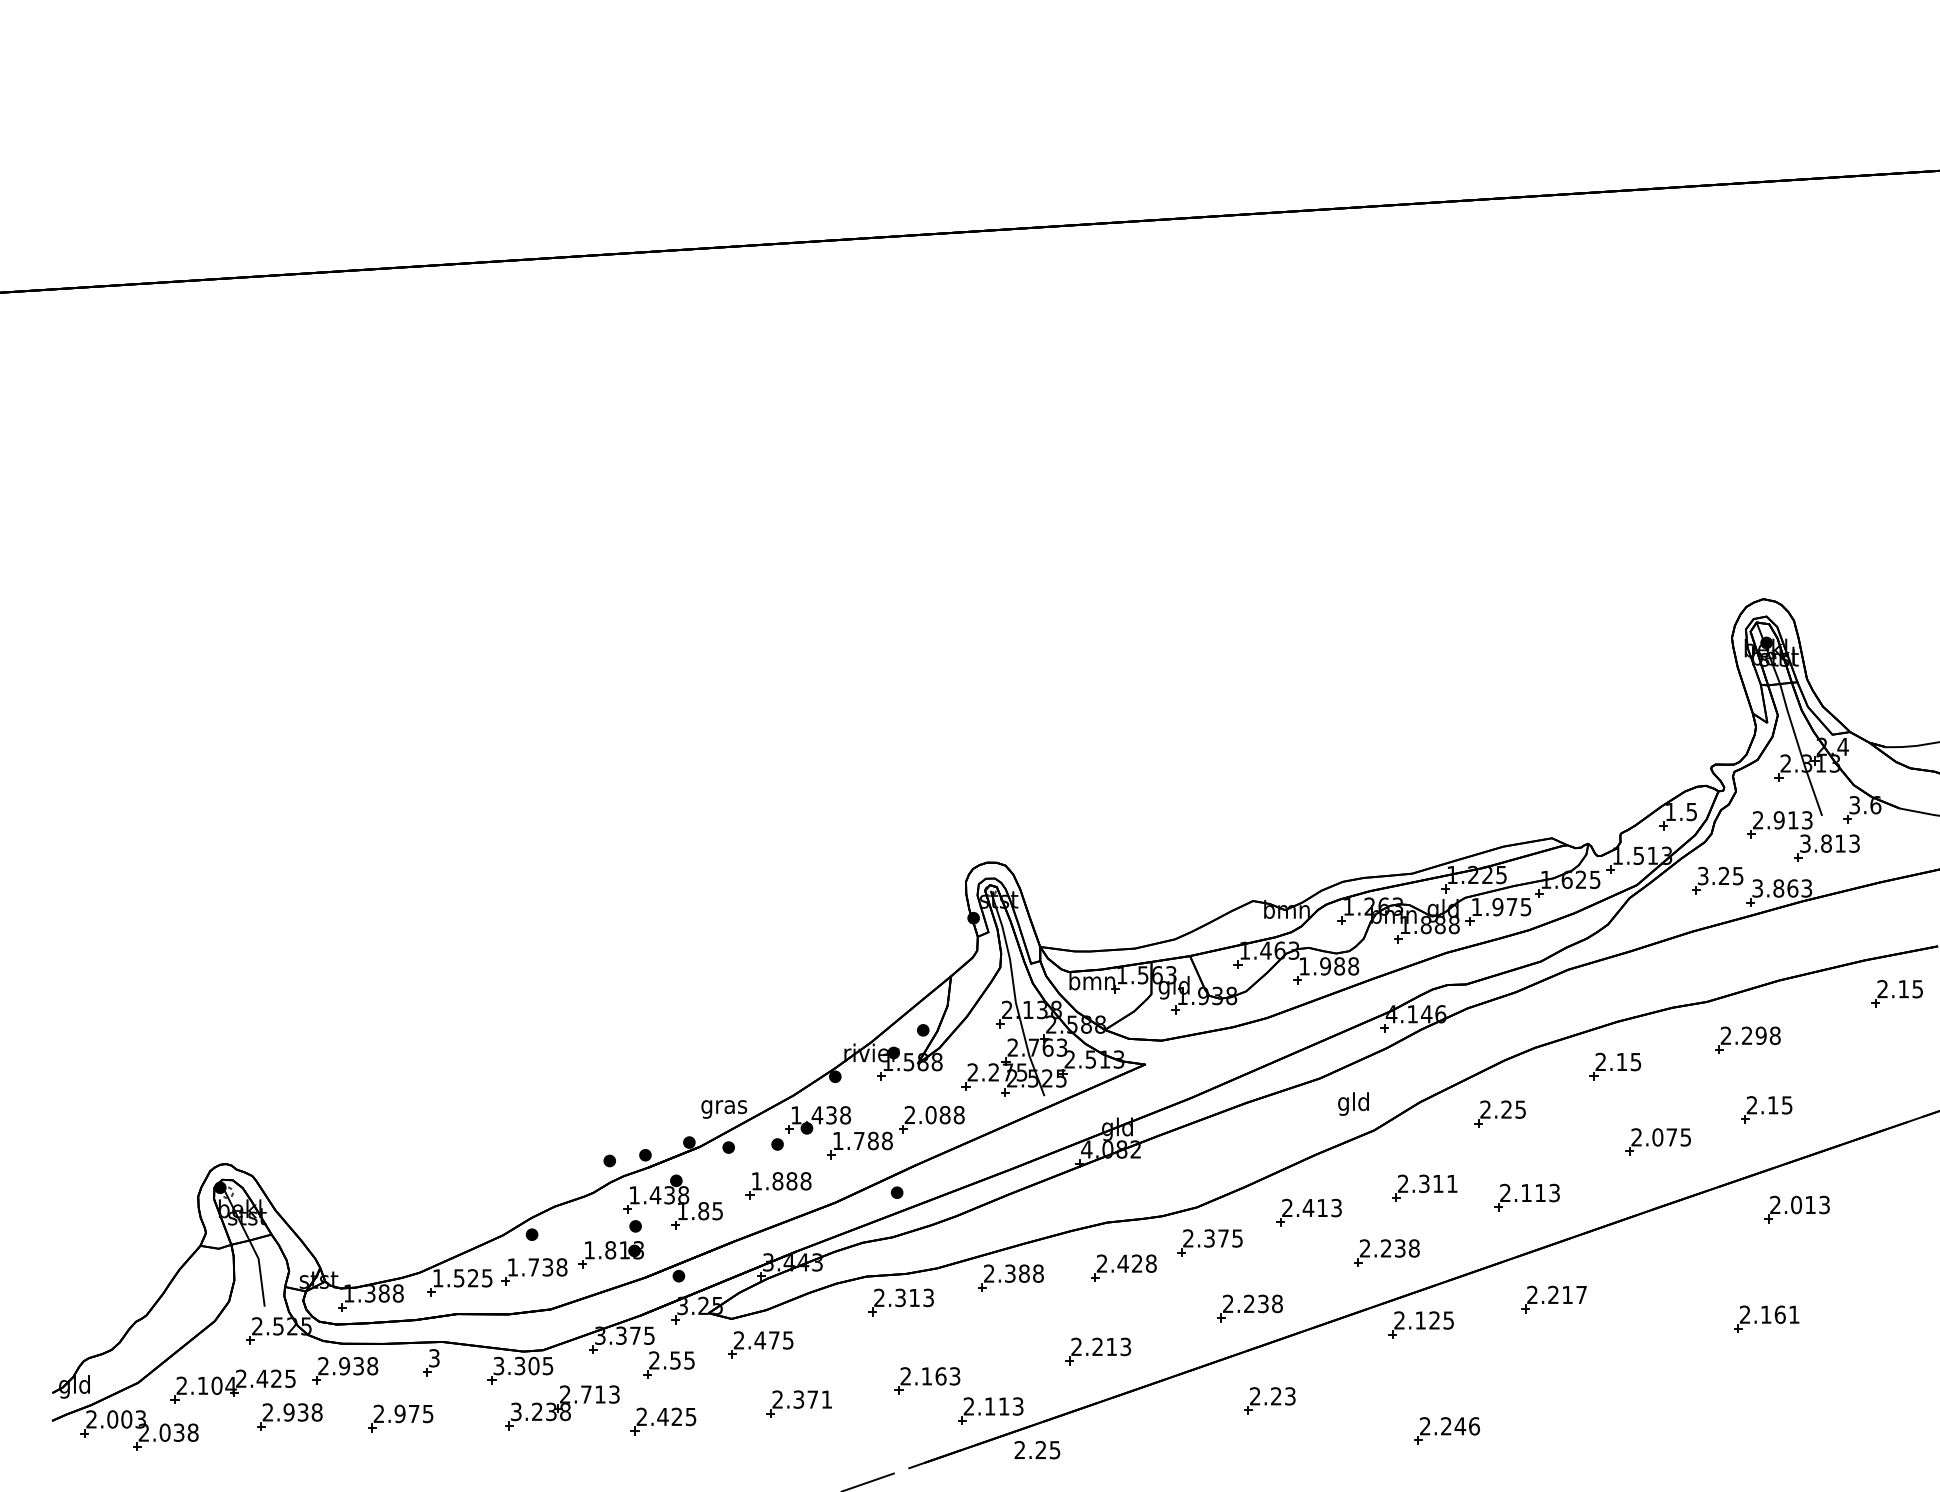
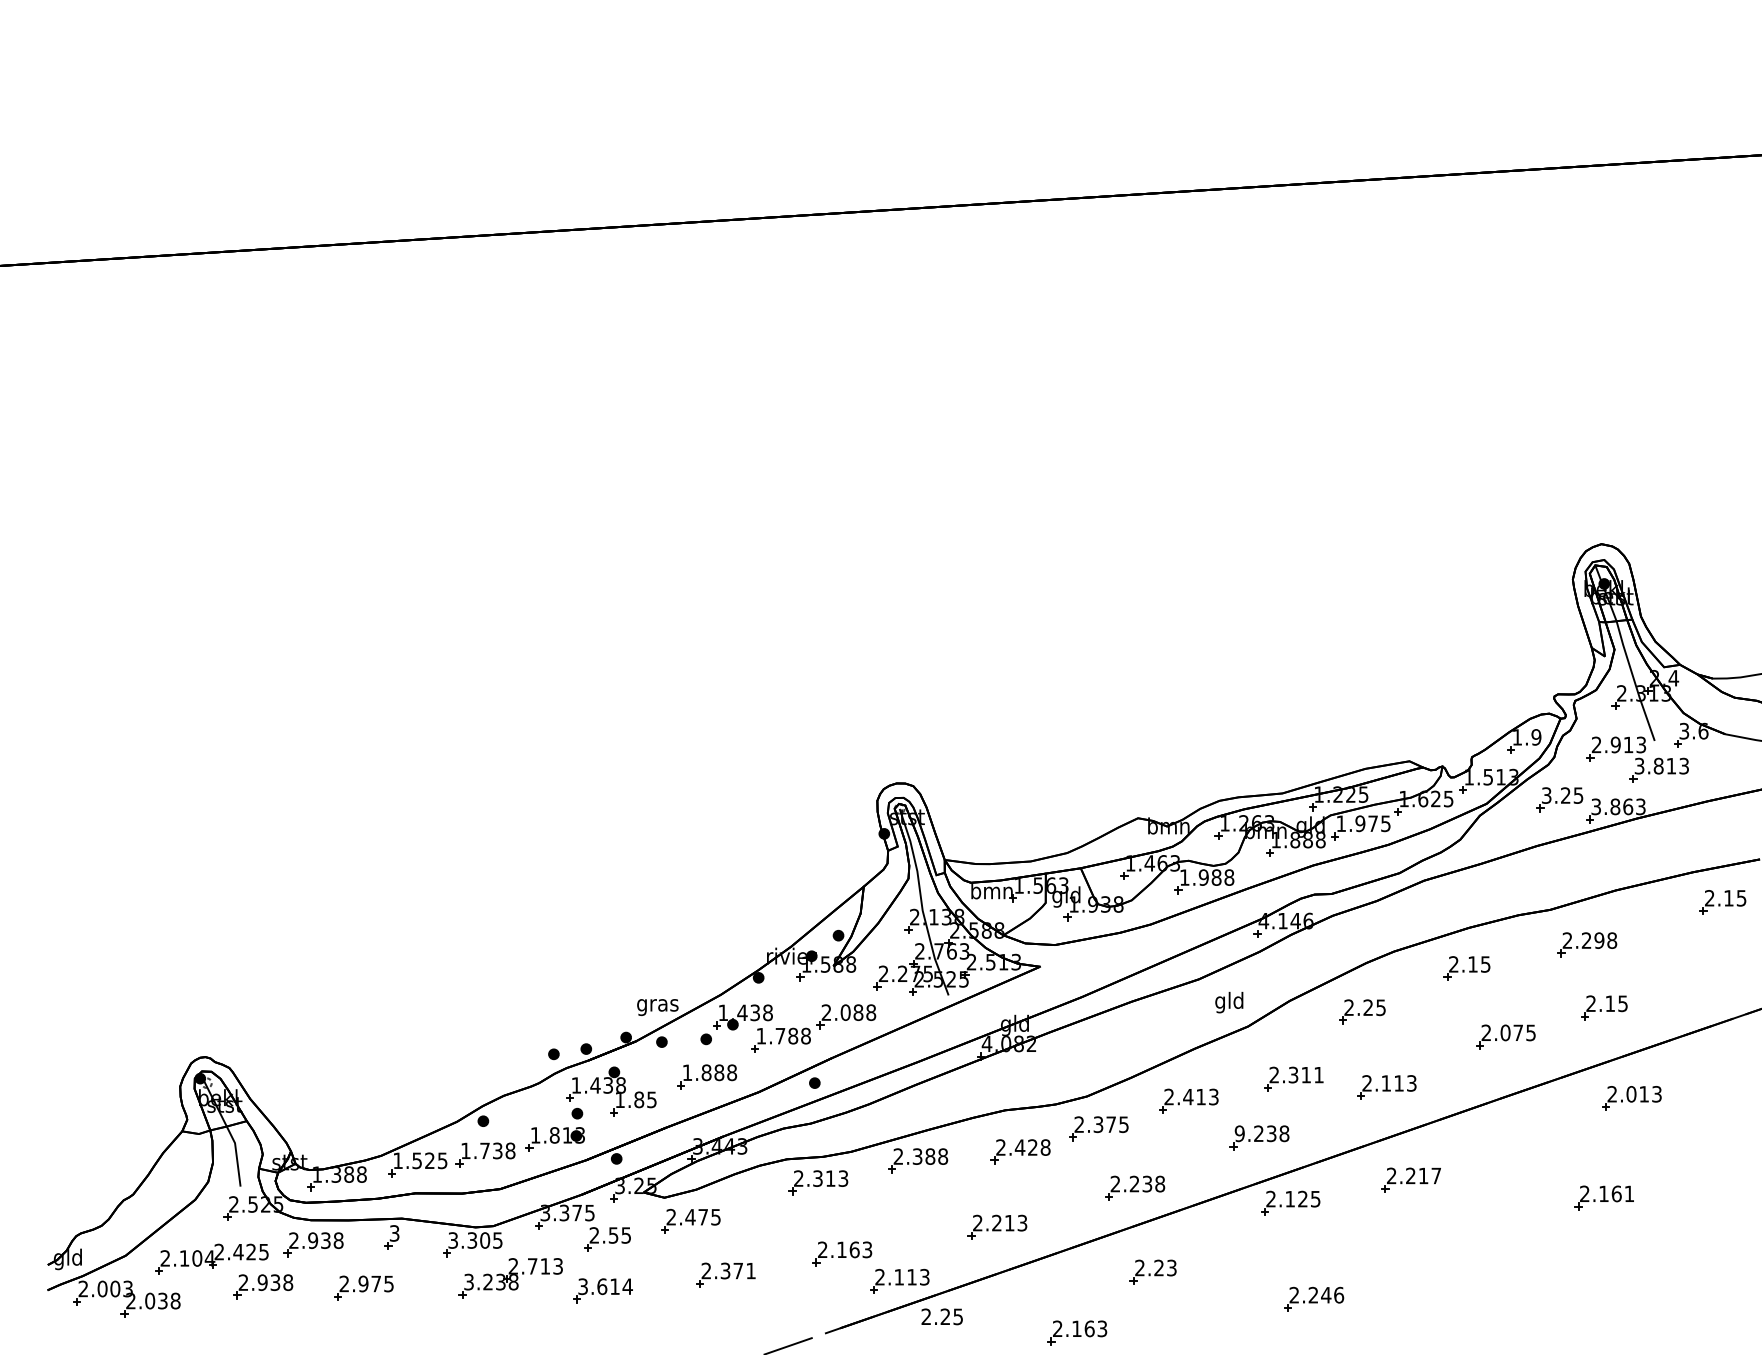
text: (1691, 812) -> (1536, 737), 1.5 -> 1.9
text: (1364, 1248) -> (1239, 1133), 2.238 -> 9.238
text: (666, 1416) -> (605, 1286), 2.425 -> 3.614
part: (1186, 1467) -> (1077, 1332), added

